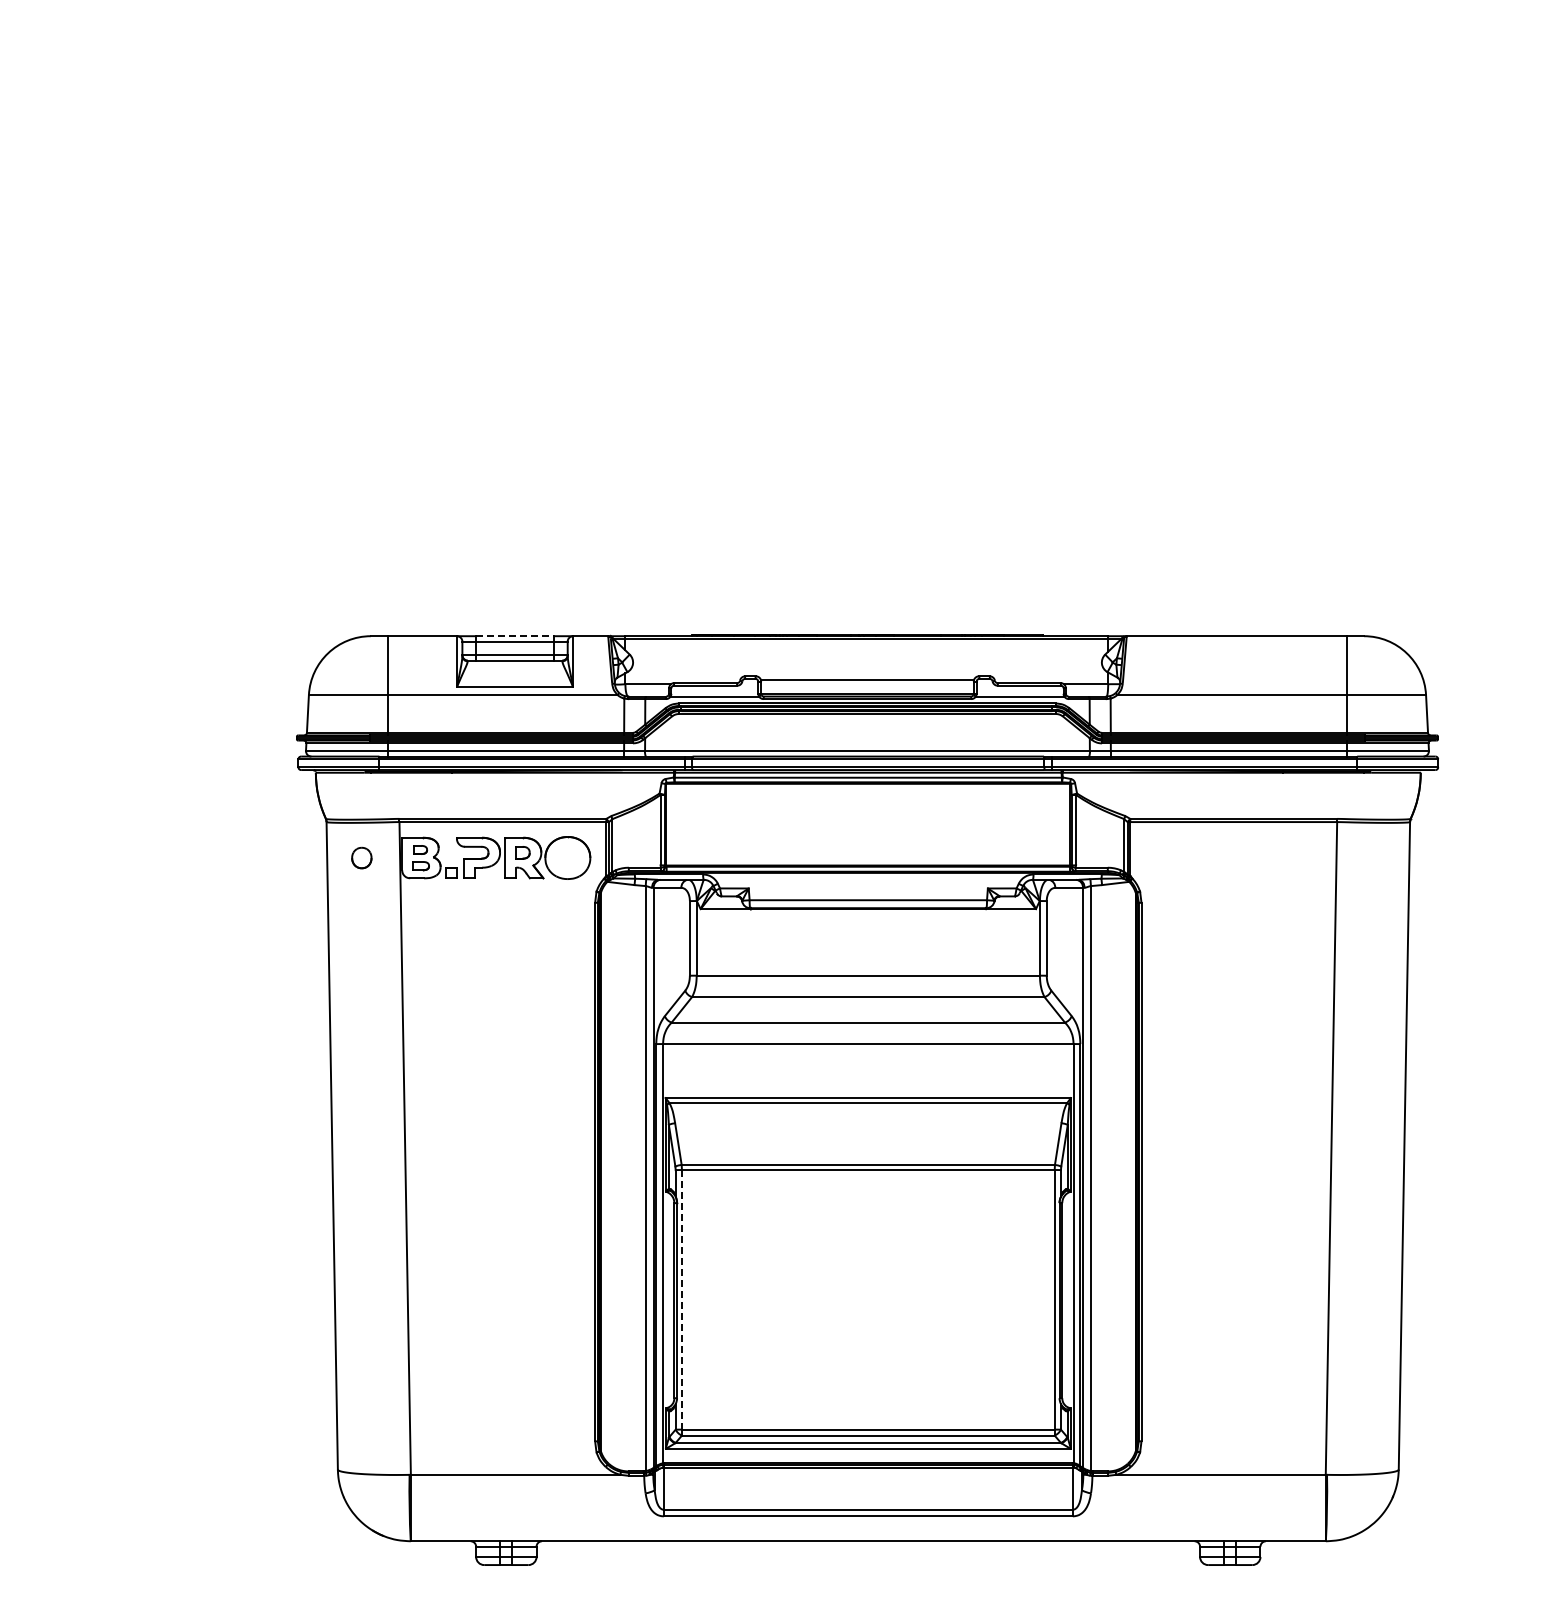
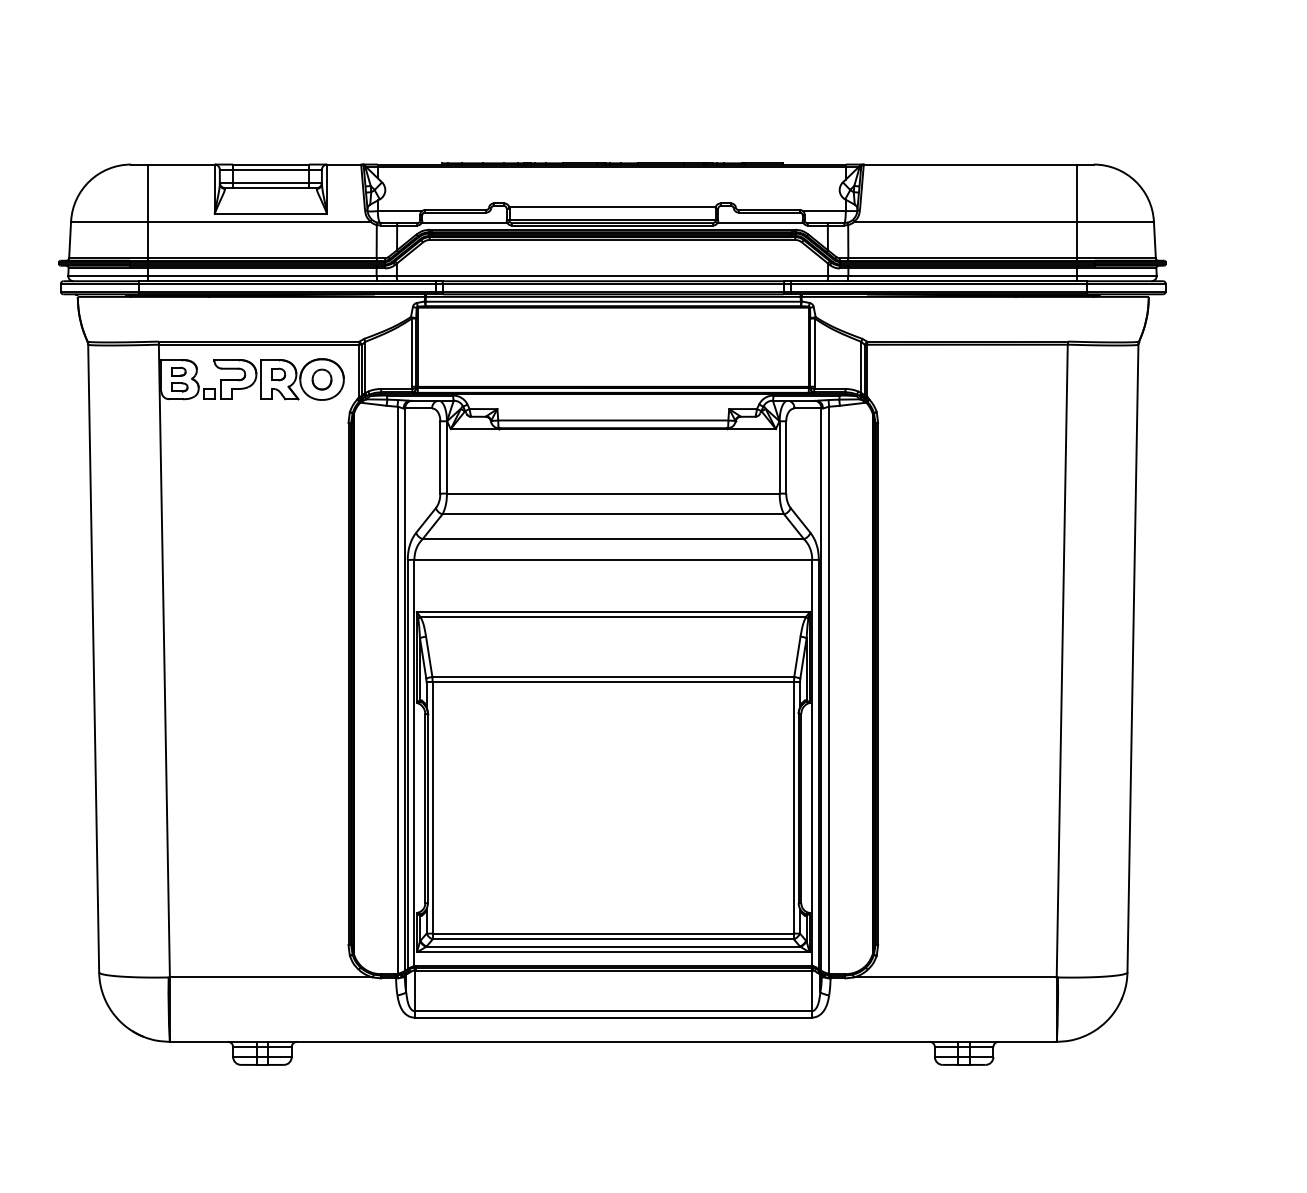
line: (515, 636) -> (271, 164), dashed -> solid
part: (361, 857) -> (321, 379), moved
line: (681, 1299) -> (432, 807), dashed -> solid

